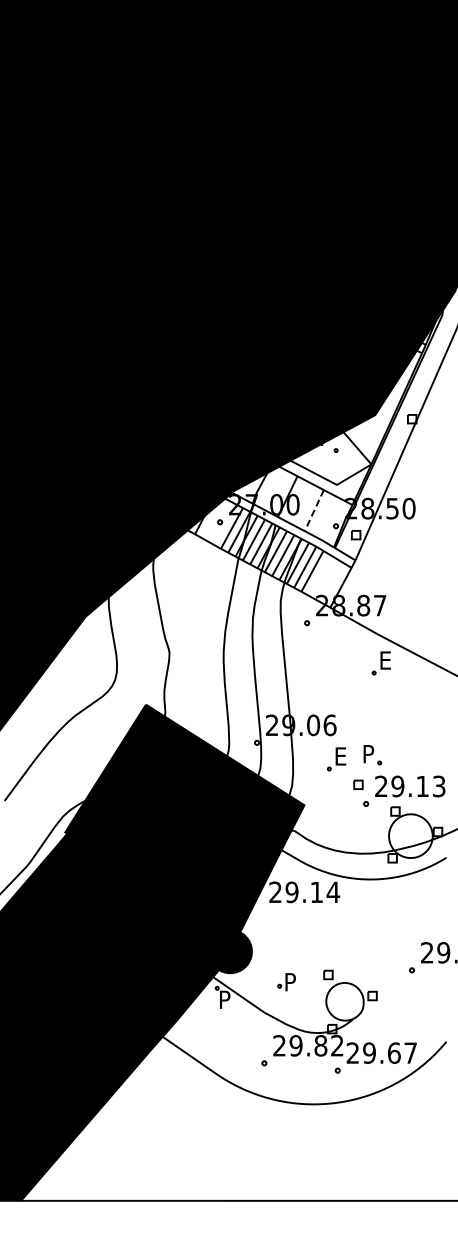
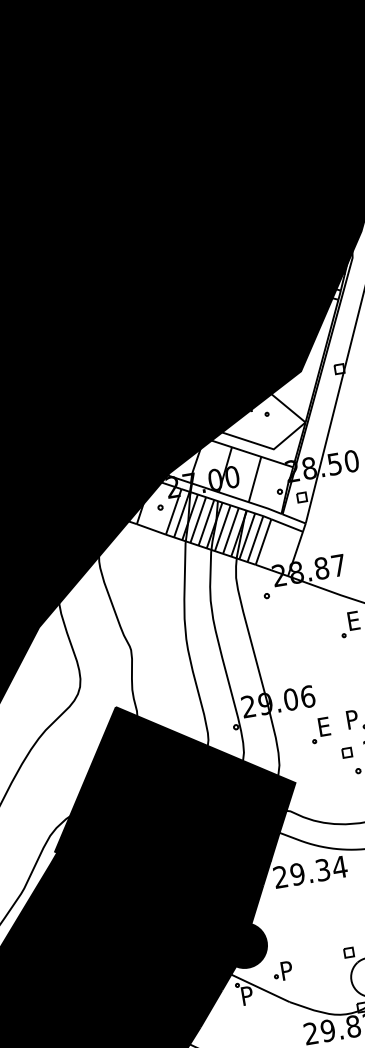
line: (314, 510) -> (255, 479), dashed -> solid
text: (316, 892) -> (322, 870), 29.14 -> 29.34
part: (286, 982) -> (282, 971), moved

